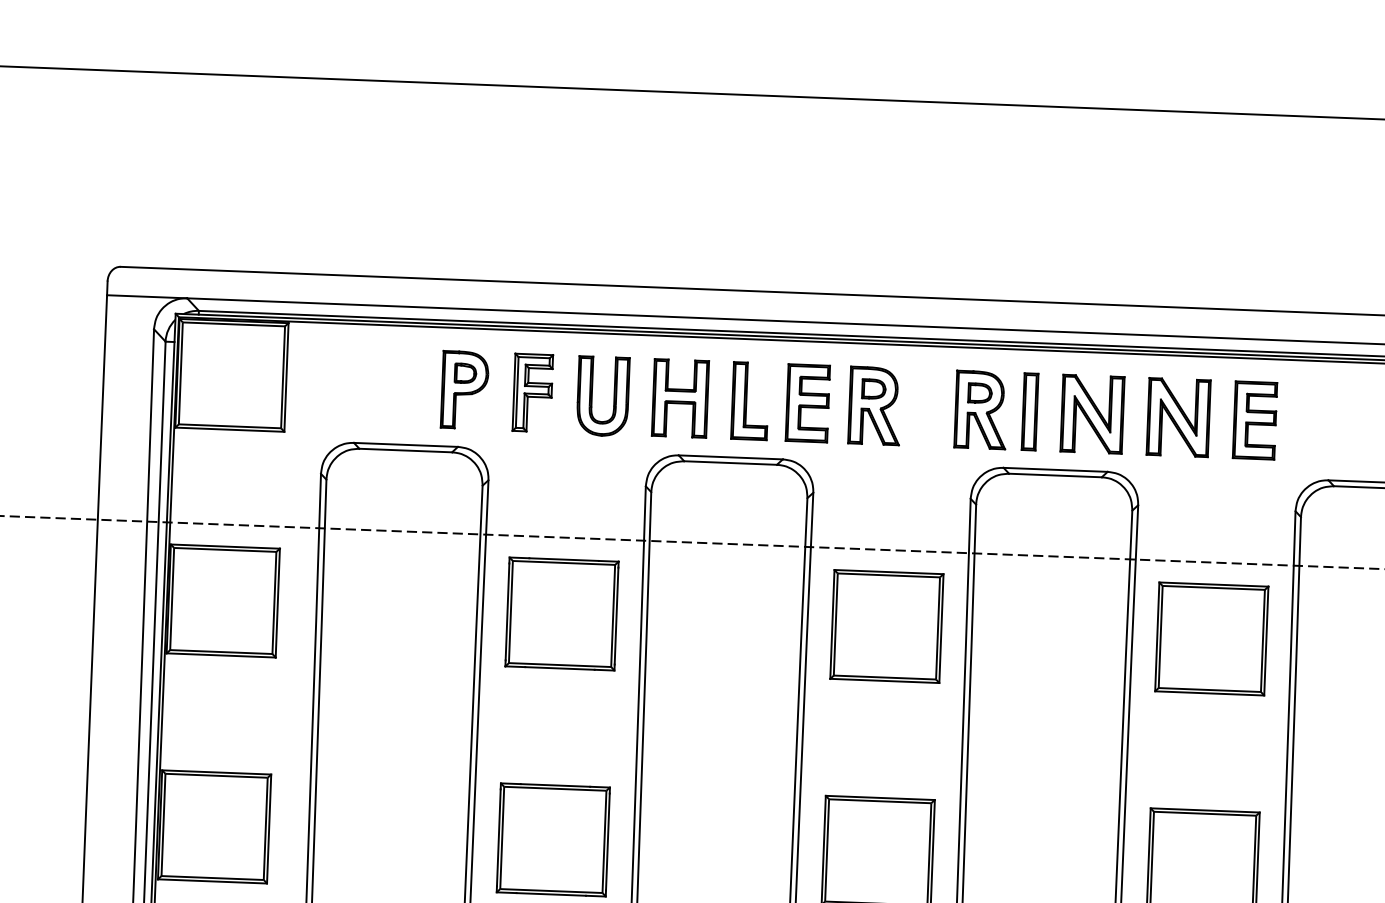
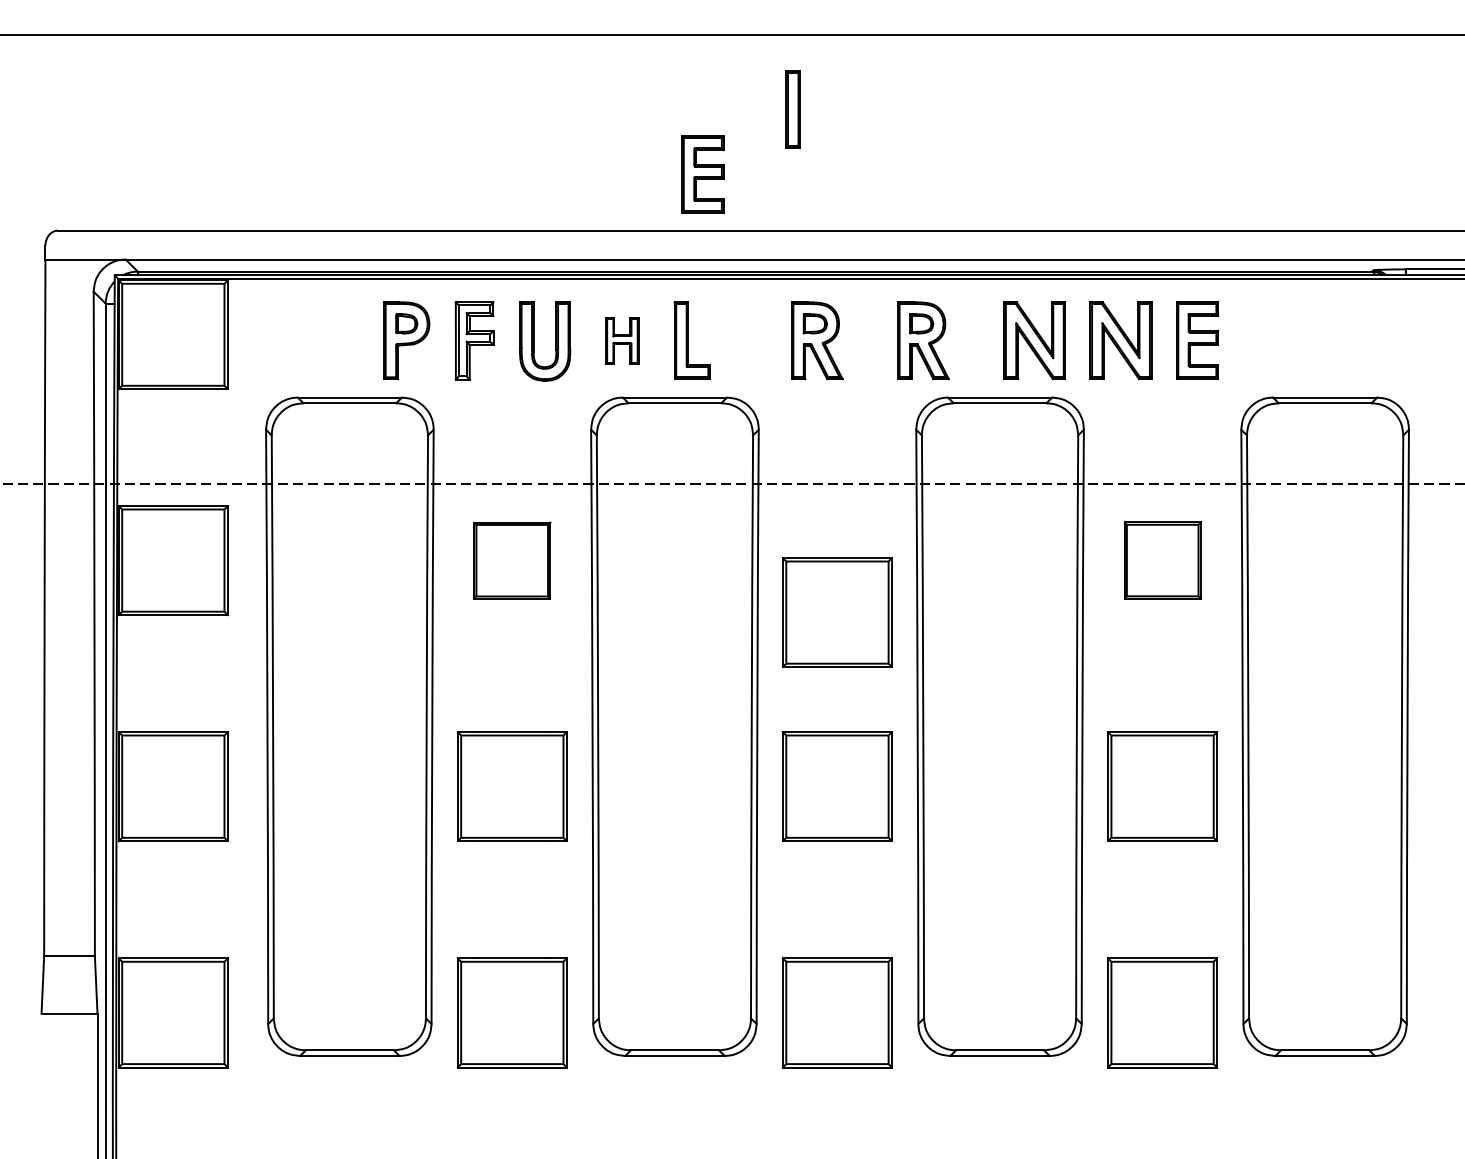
part: (680, 398) -> (622, 340), size x0.6
part: (807, 403) -> (702, 174), moved
part: (1029, 411) -> (792, 109), moved
part: (561, 613) -> (511, 560), size x0.7
part: (885, 626) -> (836, 612), moved
part: (1211, 638) -> (1162, 560), size x0.7

